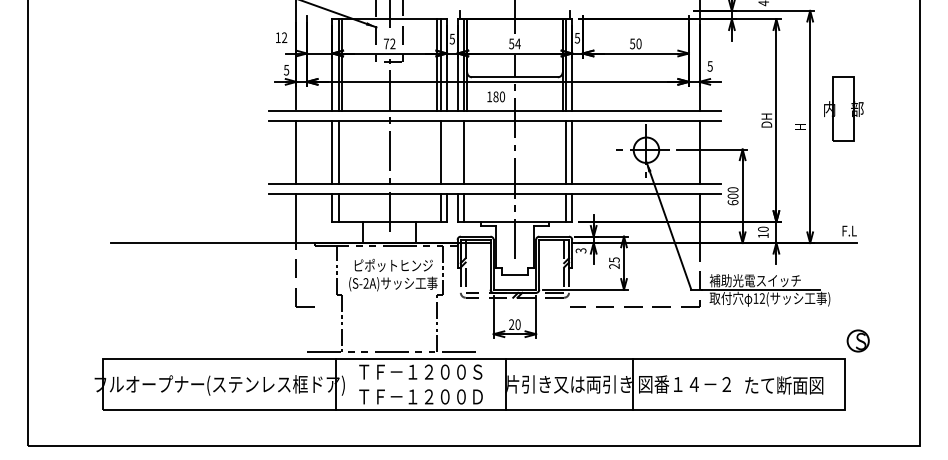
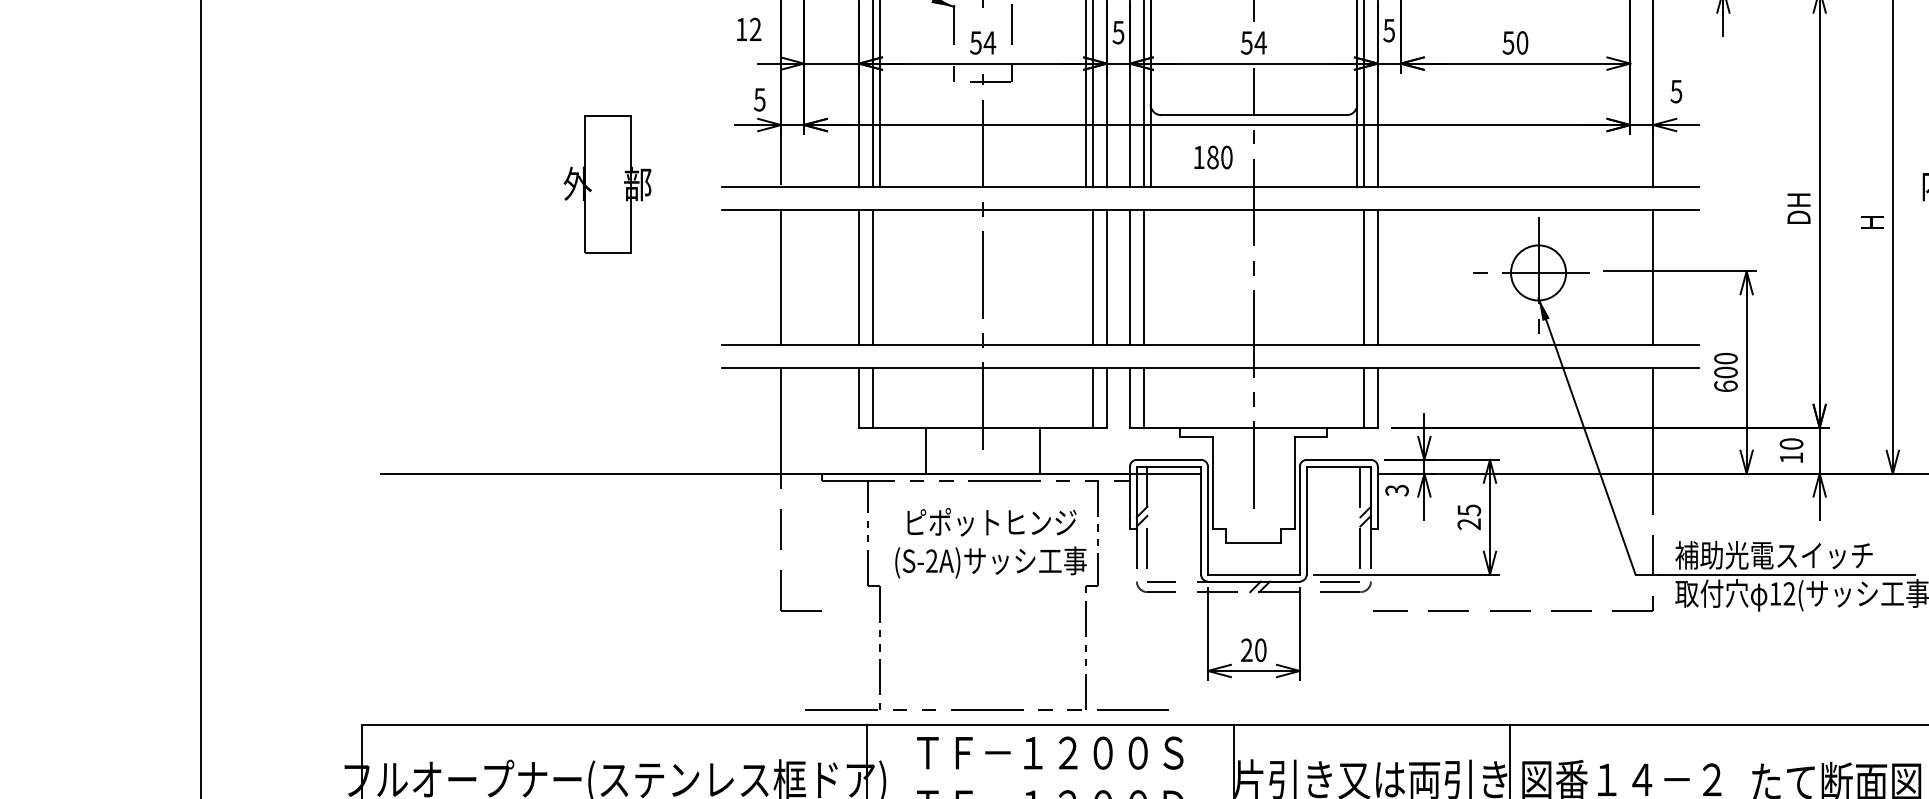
text: (389, 43) -> (982, 41), 72 -> 54
part: (216, 108) -> (608, 182), added
line: (447, 152) -> (1108, 277), added
line: (457, 152) -> (1129, 277), added

